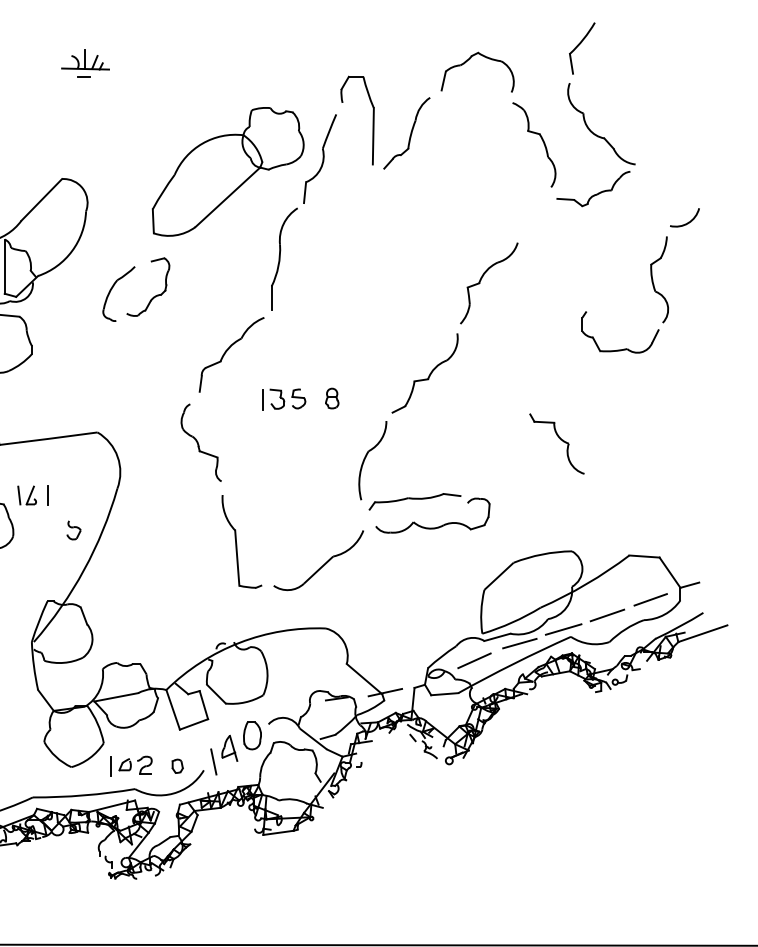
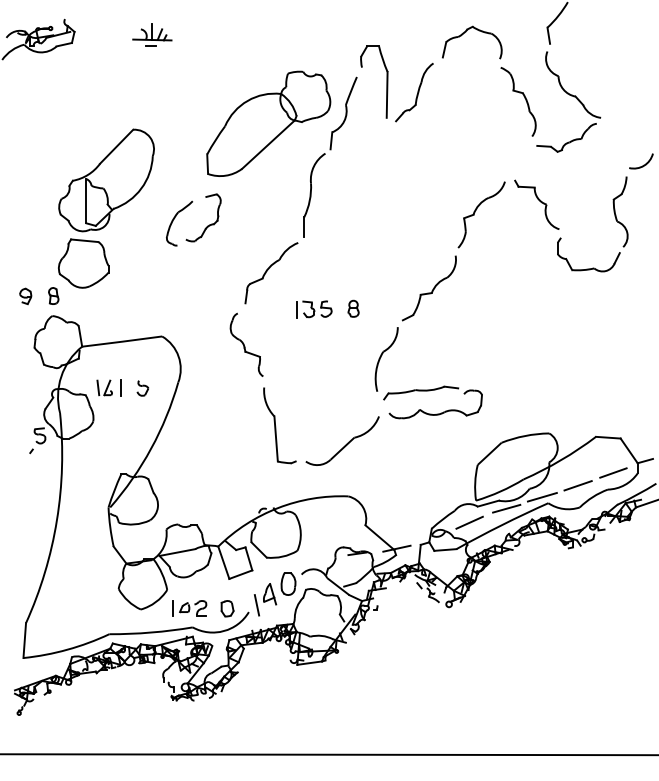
part: (556, 443) -> (536, 204), moved
part: (73, 530) -> (142, 388), moved
part: (177, 765) -> (227, 608), size x1.43

